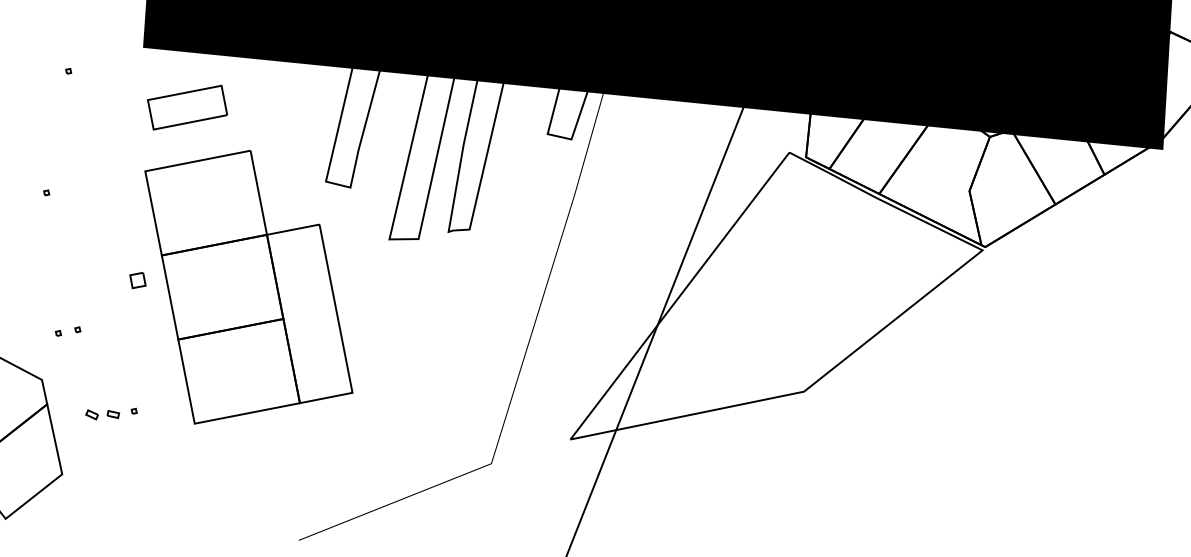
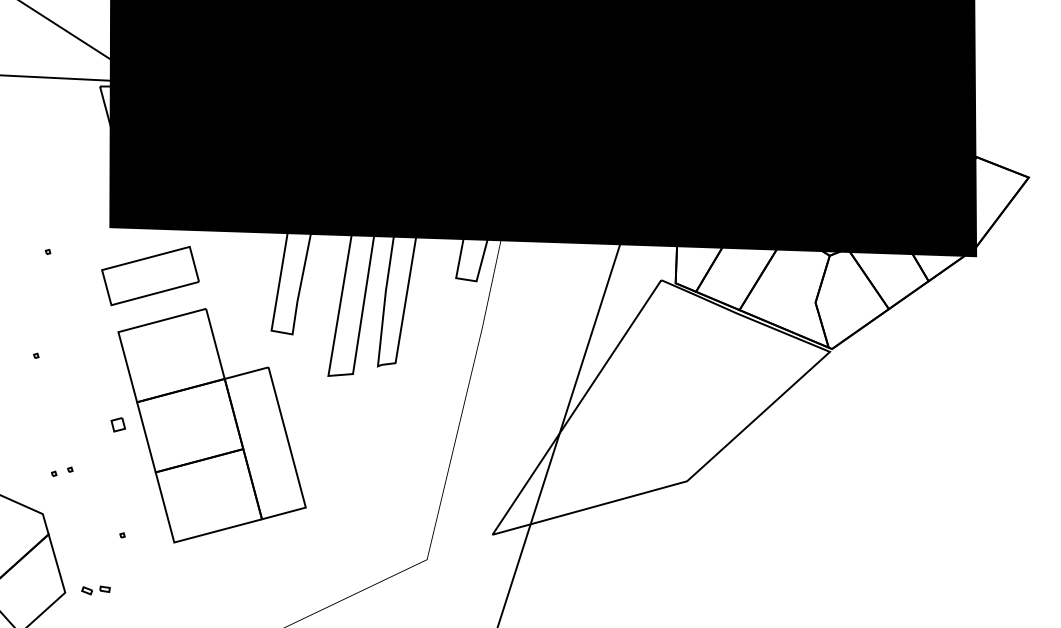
part: (187, 107) -> (150, 275), size x1.43
part: (101, 415) -> (95, 590), moved

